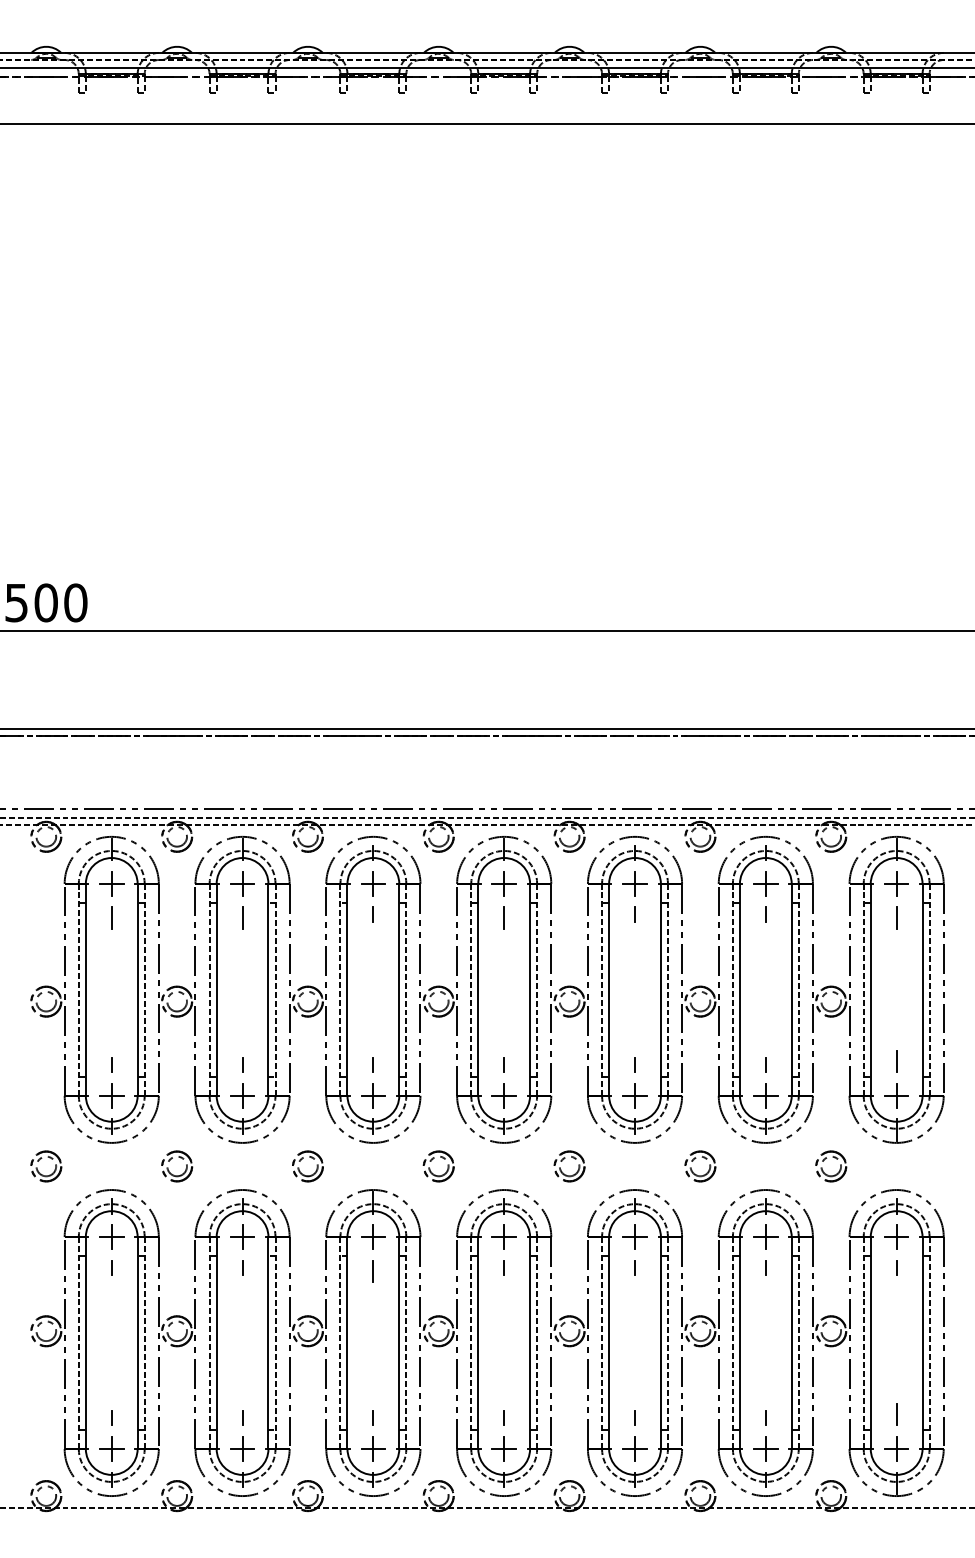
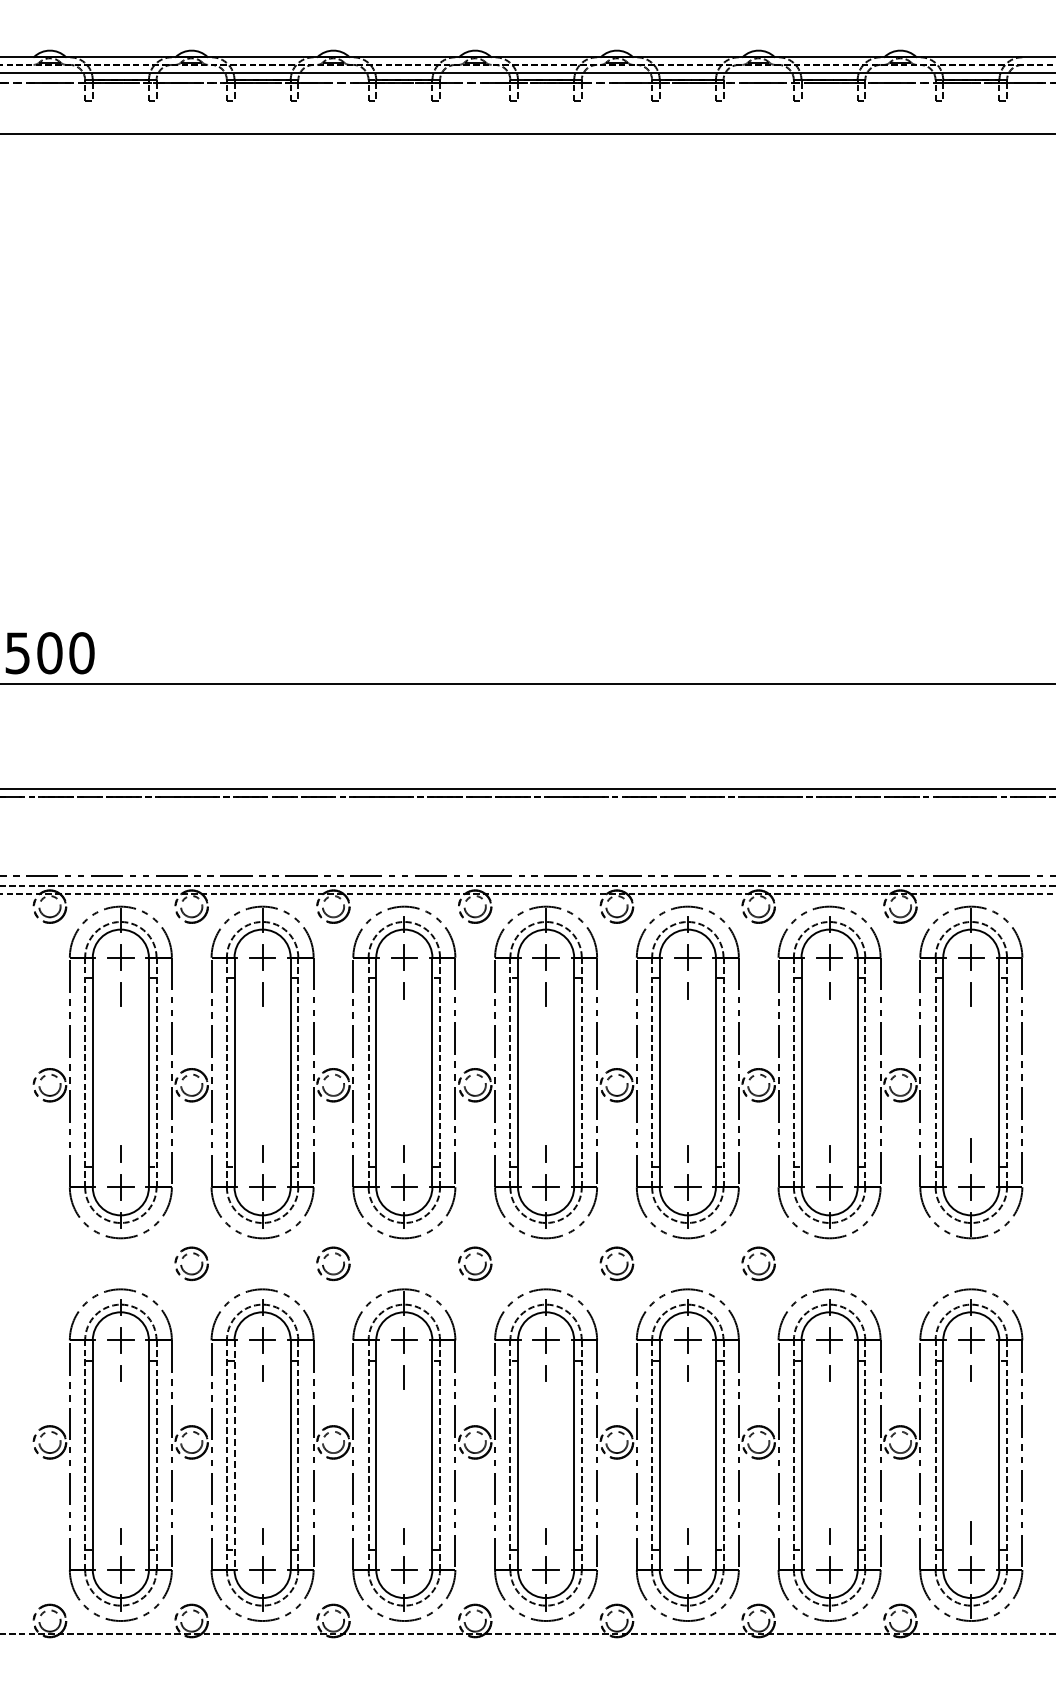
part: (833, 1157) -> (902, 1254), removed
part: (42, 1158) -> (45, 1255), removed
line: (216, 1343) -> (234, 1455), solid -> dashed

